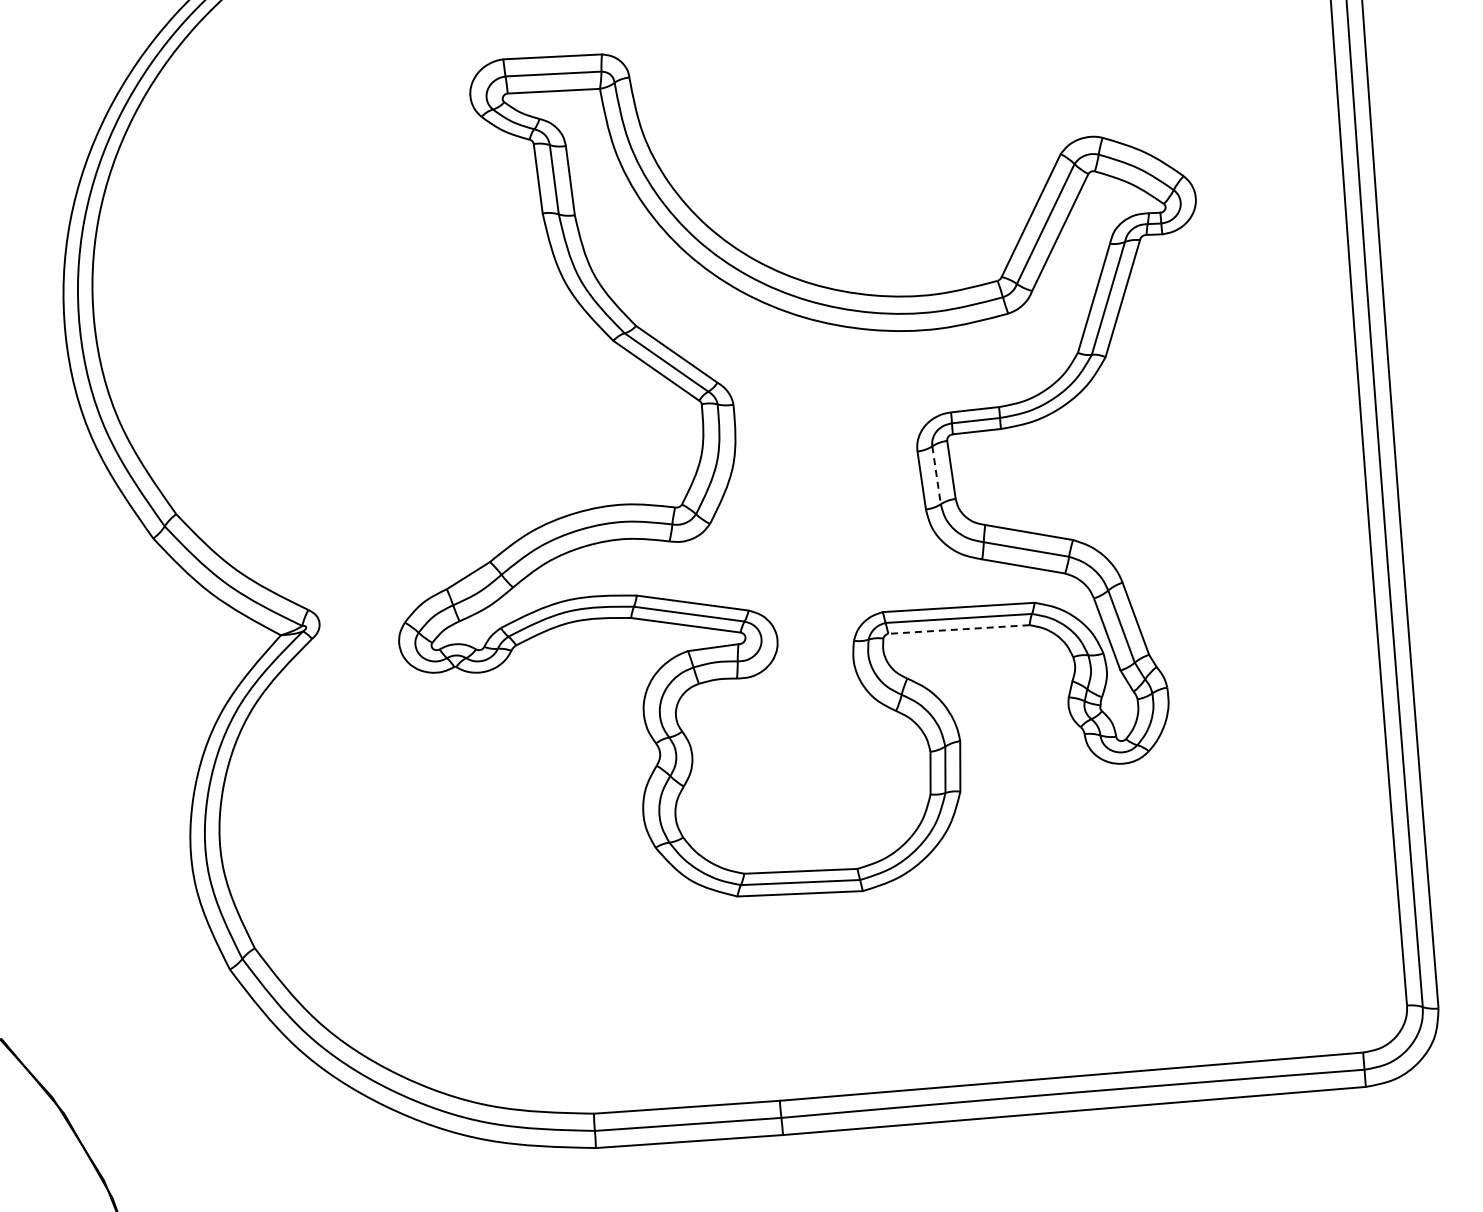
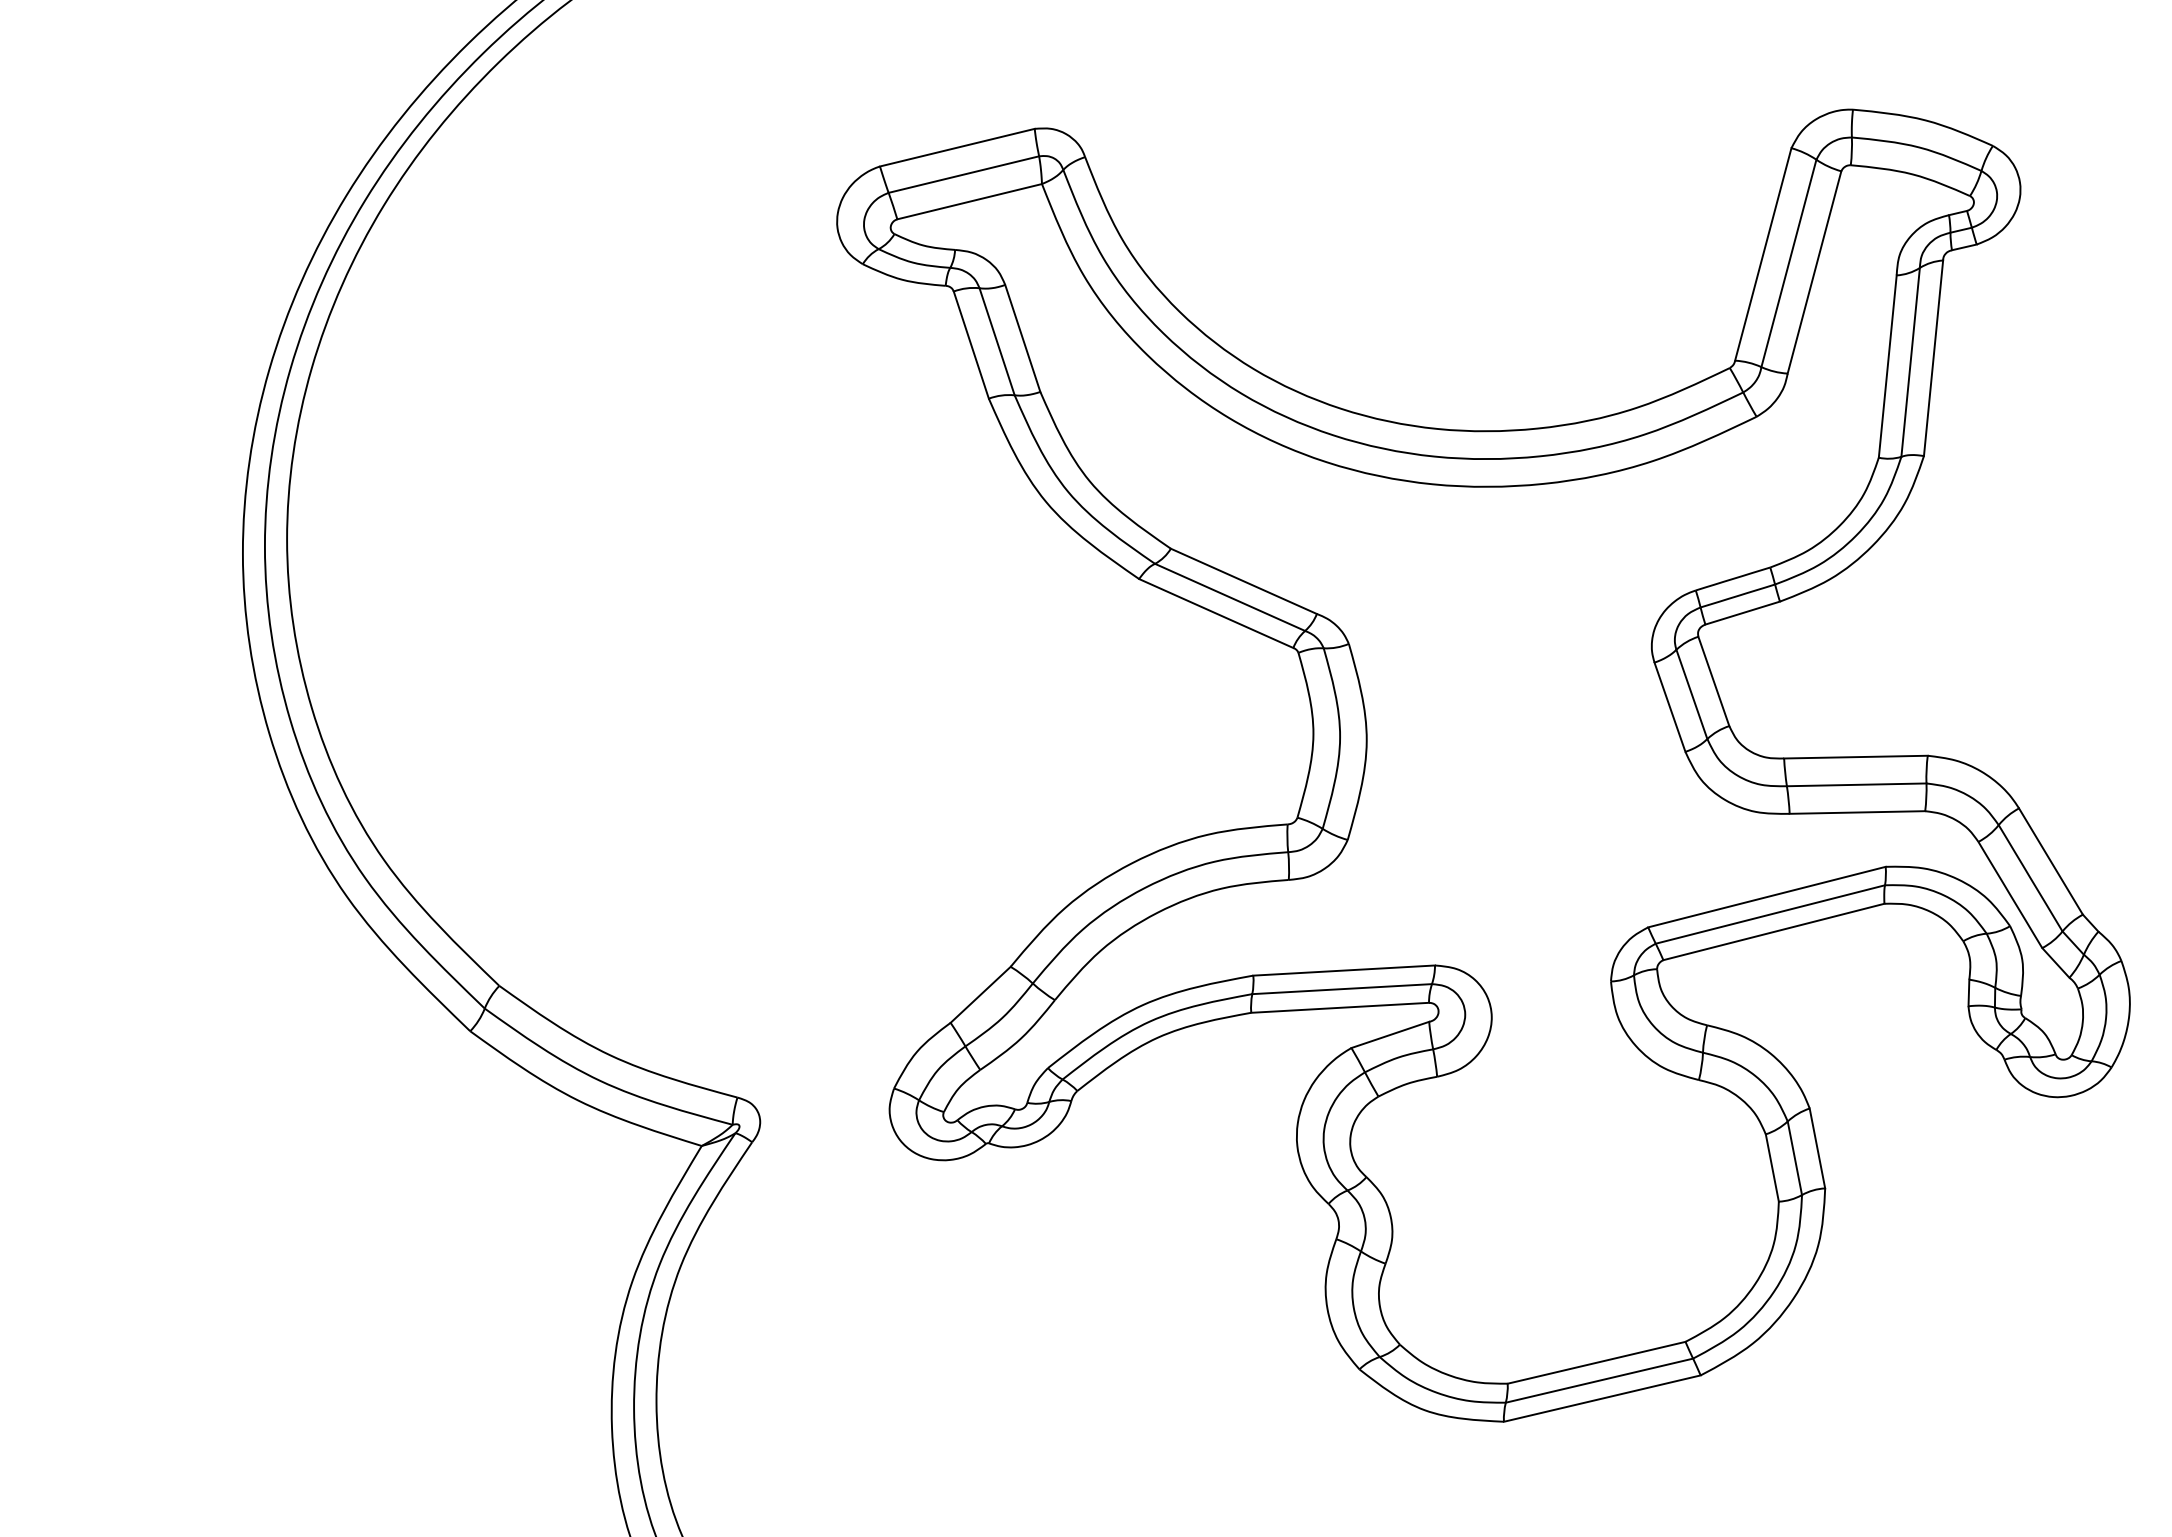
line: (936, 475) -> (1691, 694), dashed -> solid
line: (958, 629) -> (1773, 932), dashed -> solid

